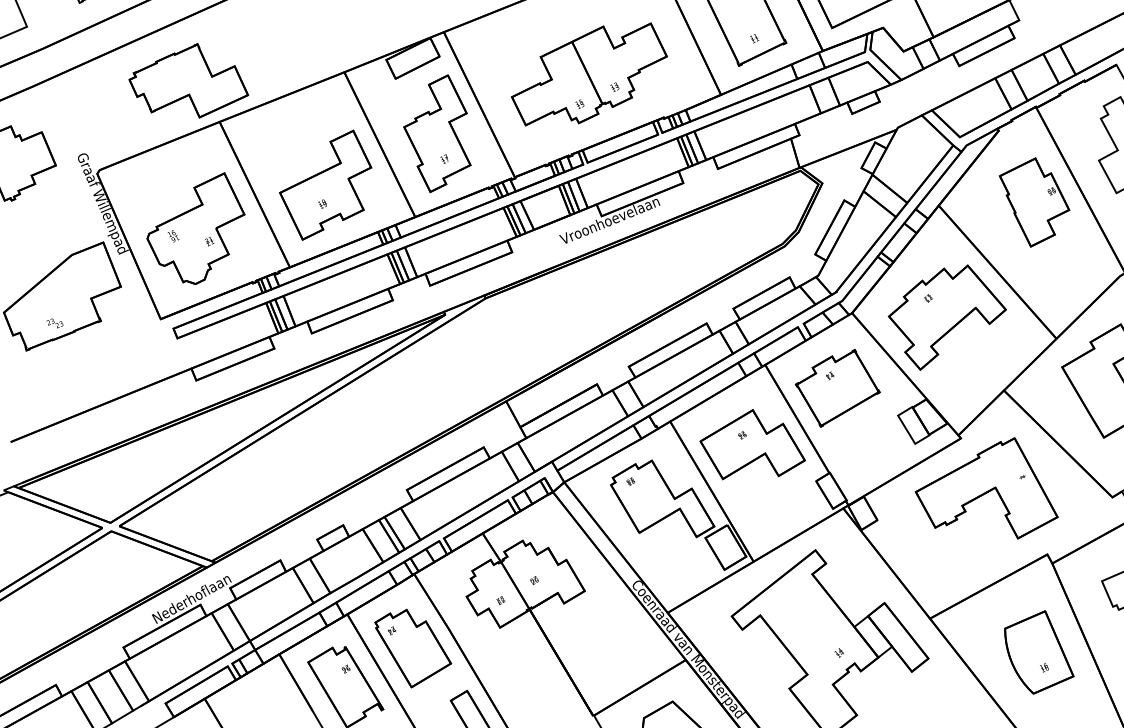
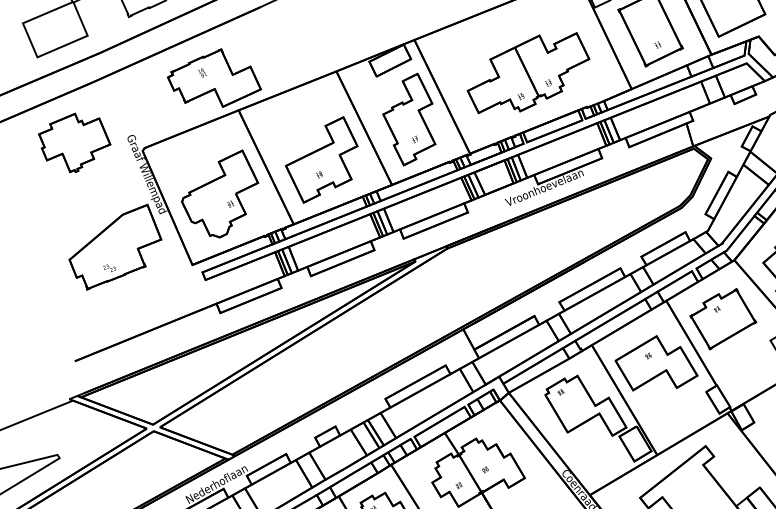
text: (173, 236) -> (202, 73), moved

